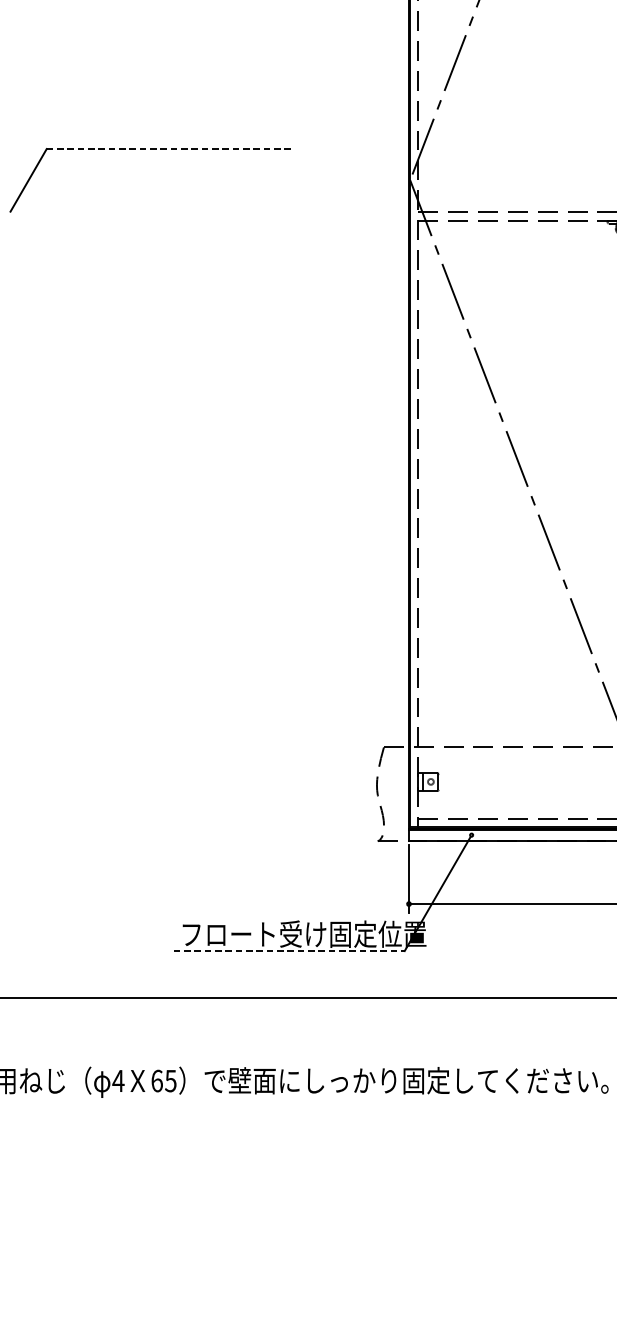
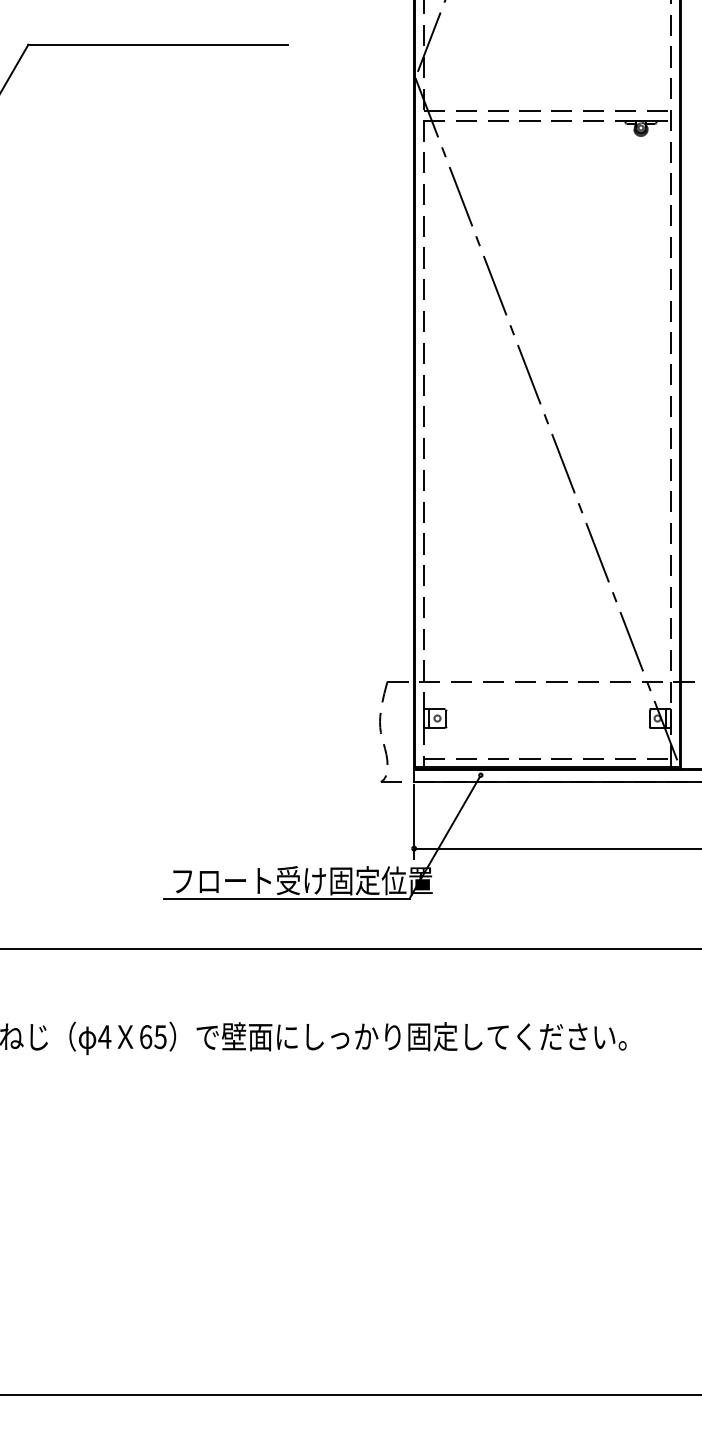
line: (168, 148) -> (158, 44), dashed -> solid
line: (289, 950) -> (286, 898), dashed -> solid

